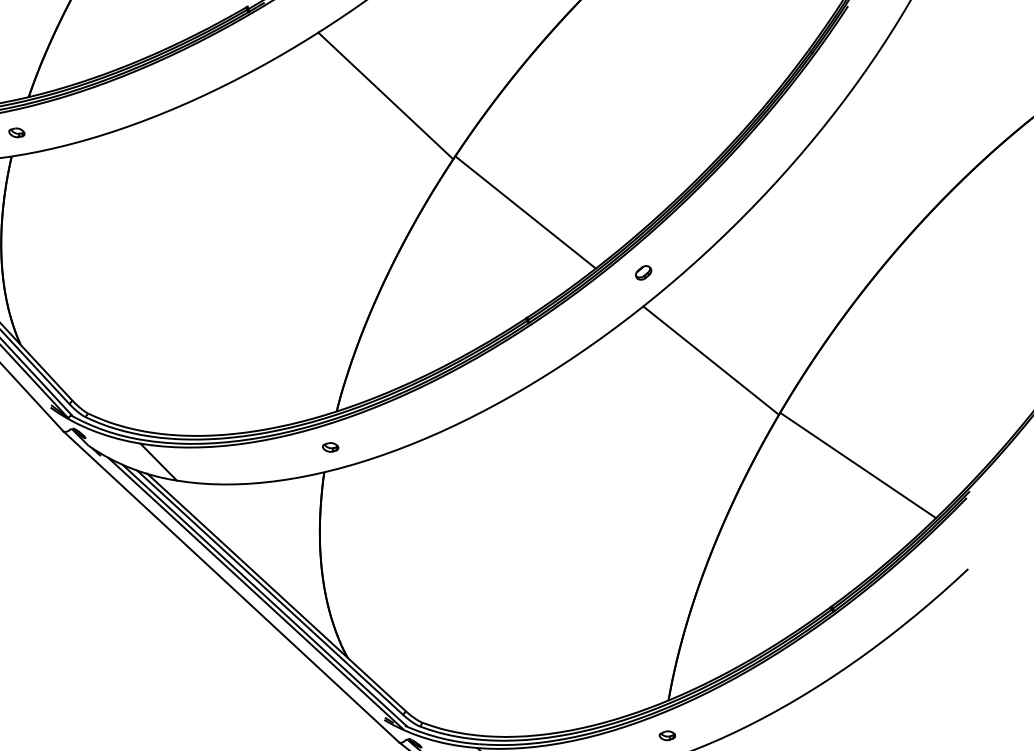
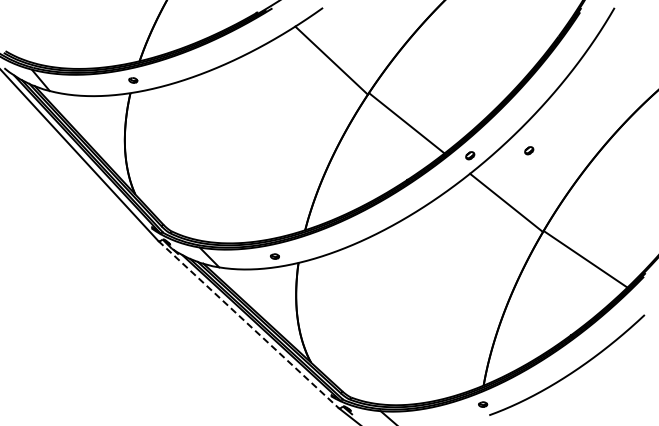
part: (753, 263) -> (529, 150), added
part: (329, 447) -> (274, 256), moved
line: (231, 586) -> (248, 324), solid -> dashed

